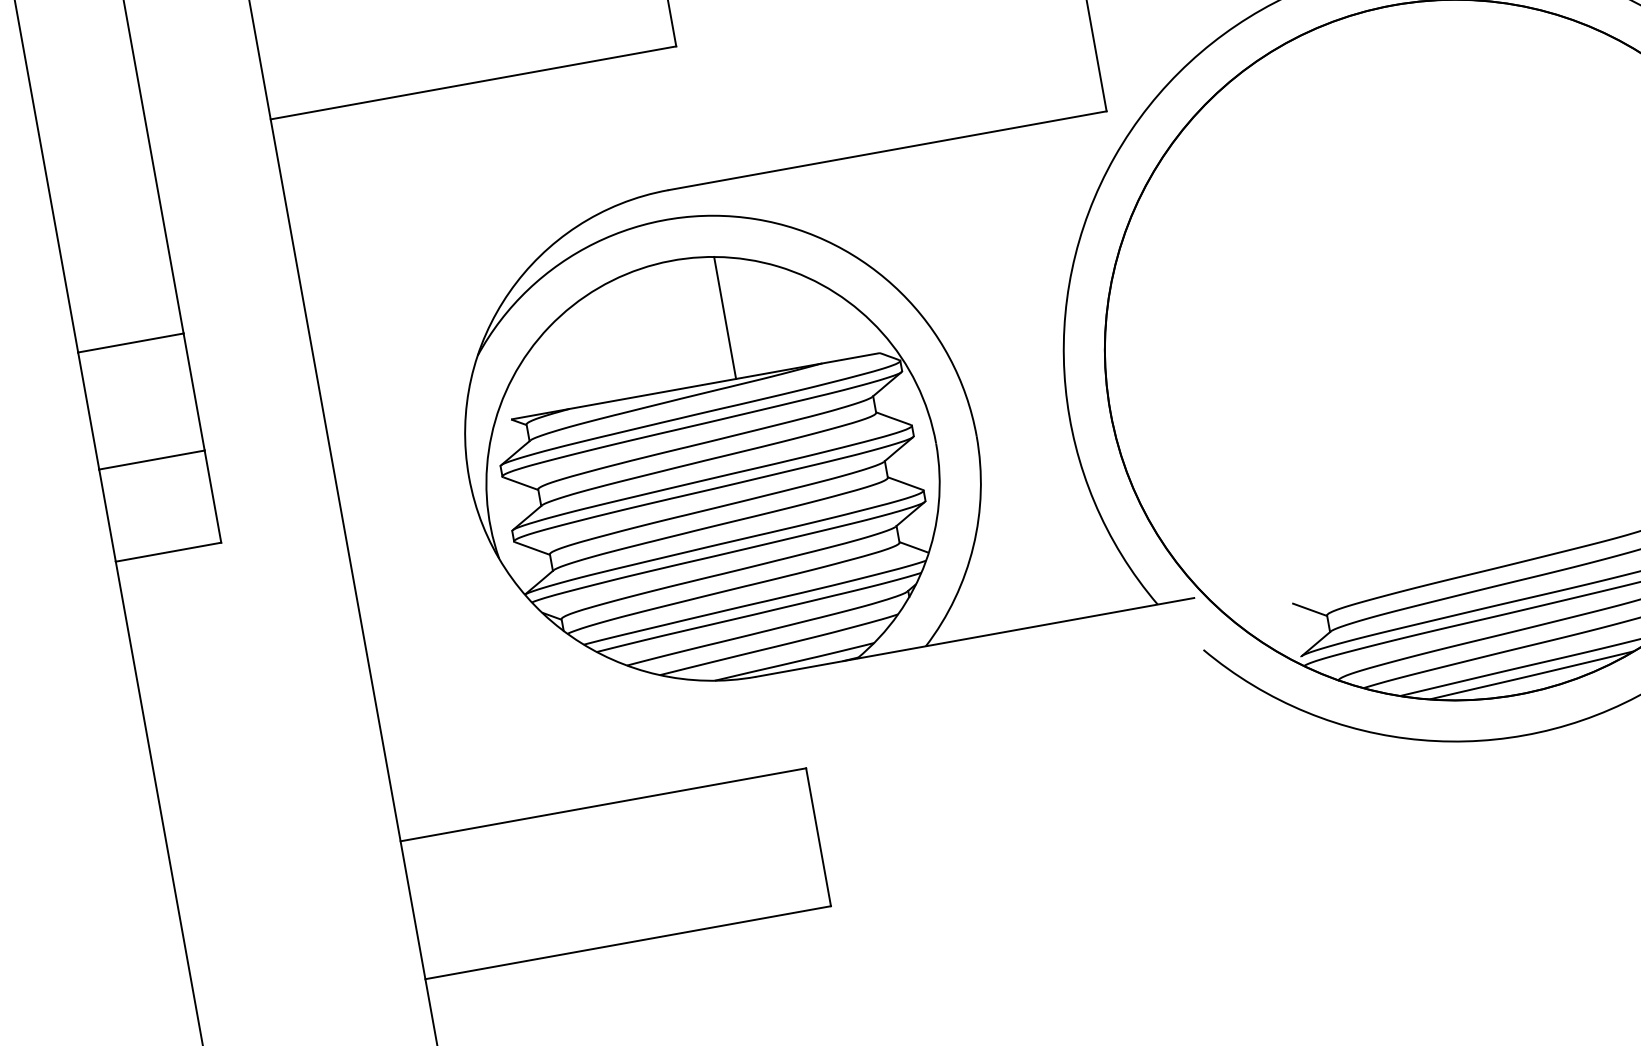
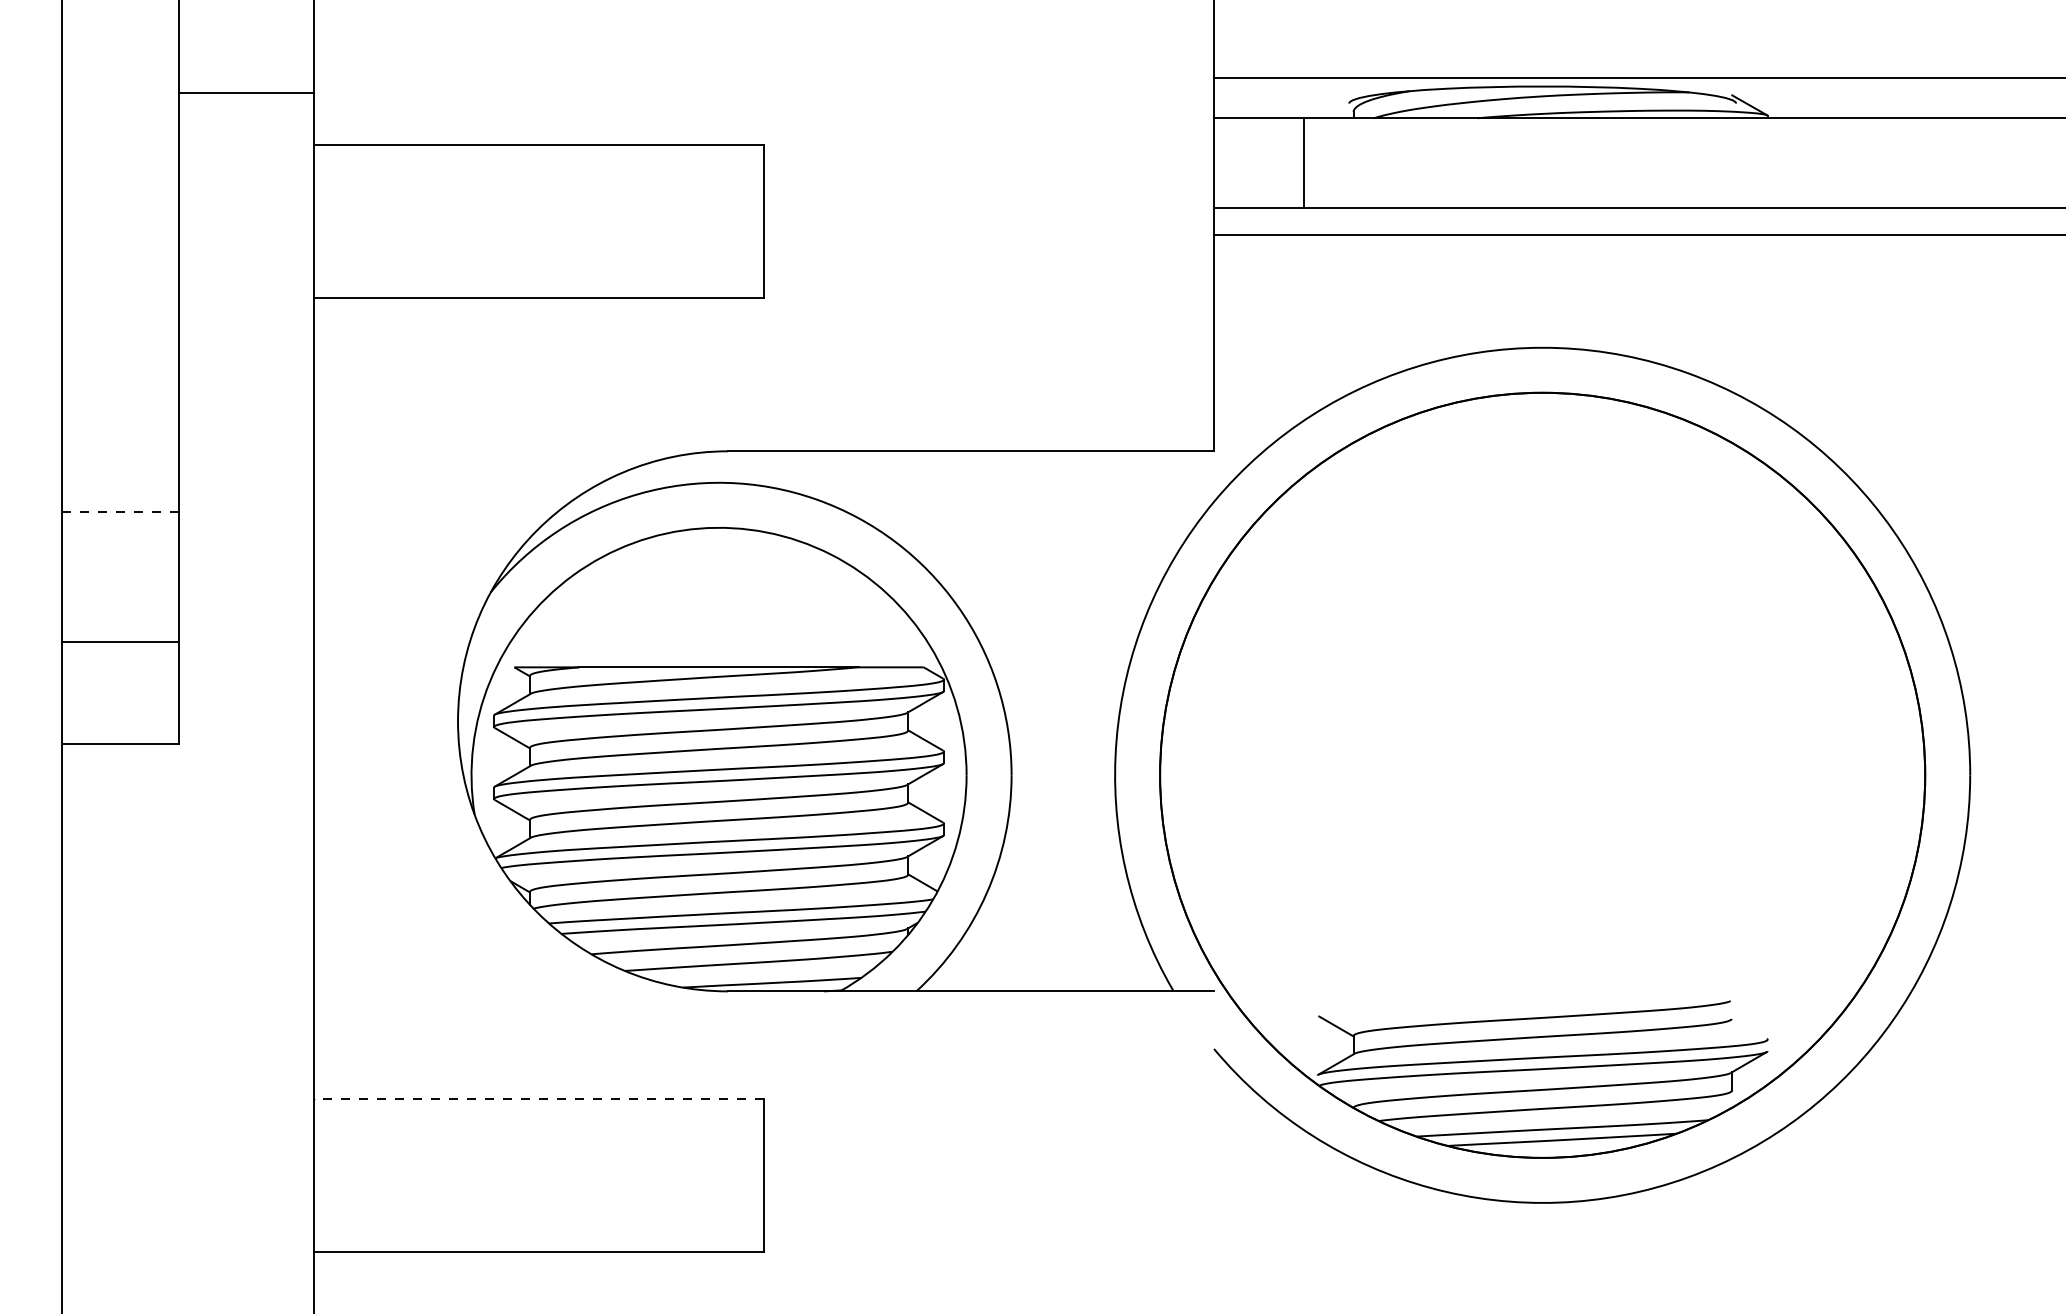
line: (725, 317) -> (764, 599), removed
line: (130, 342) -> (120, 511), solid -> dashed
line: (602, 804) -> (538, 1099), solid -> dashed

